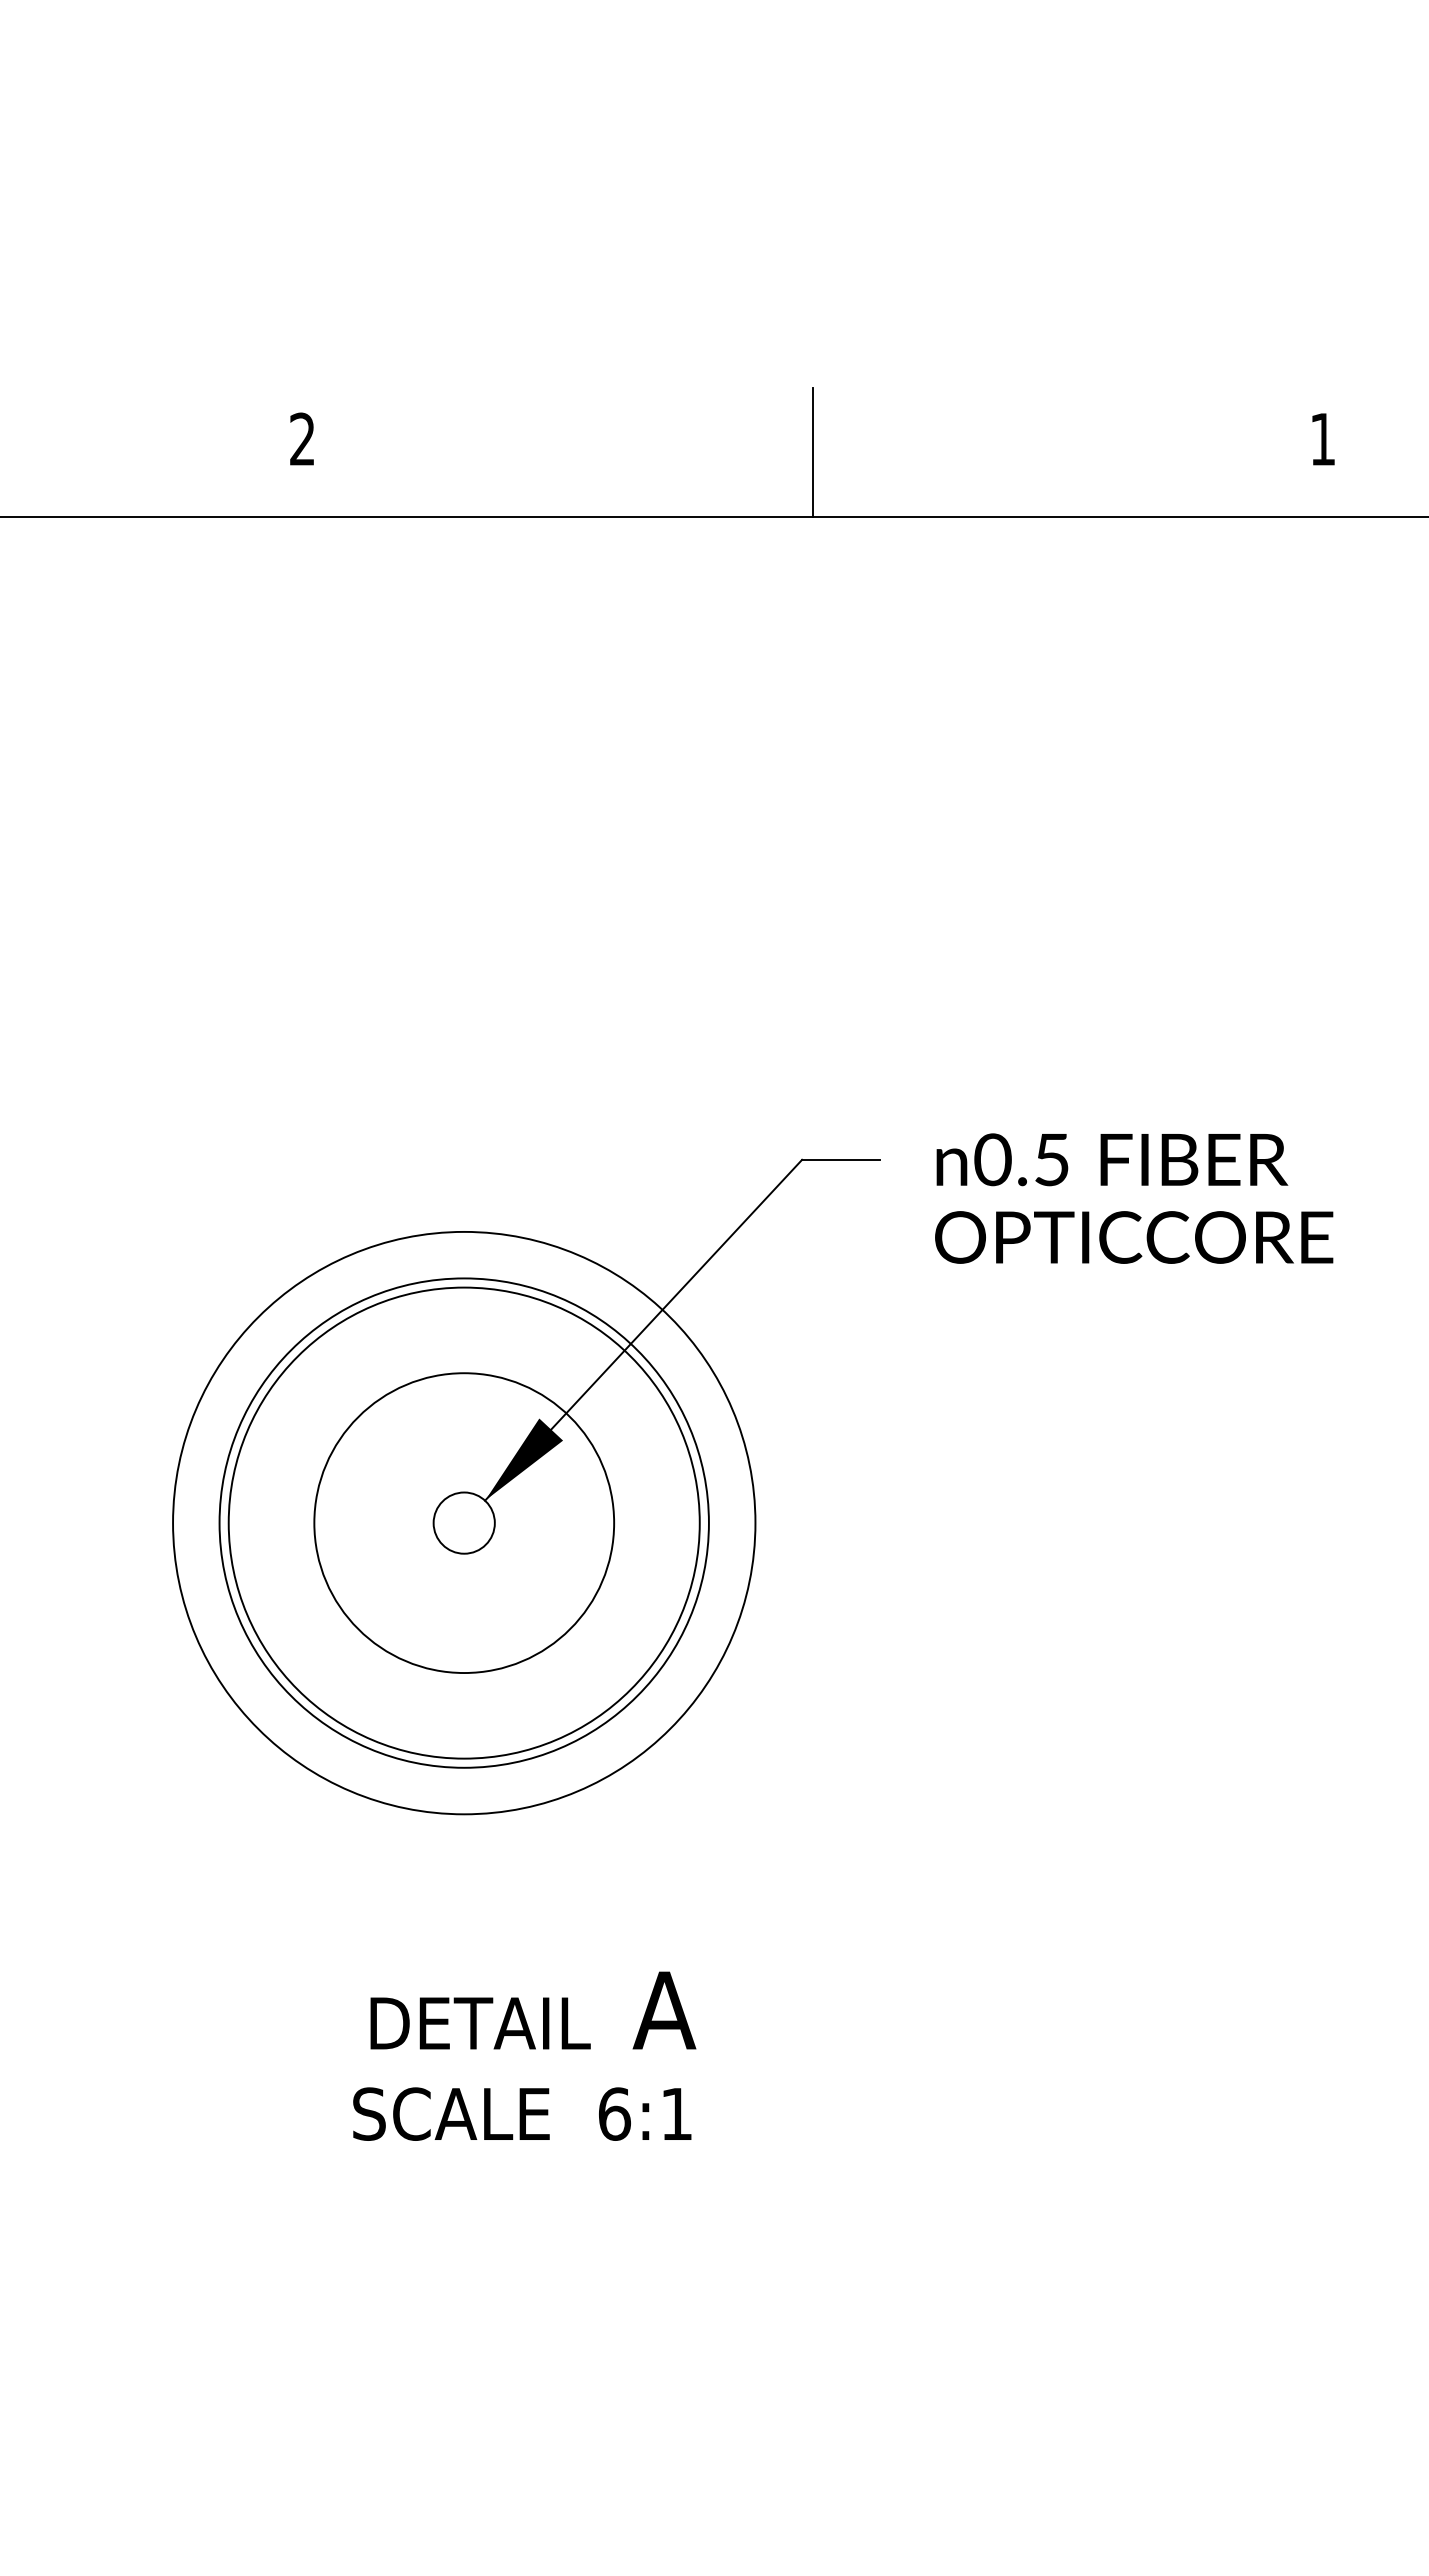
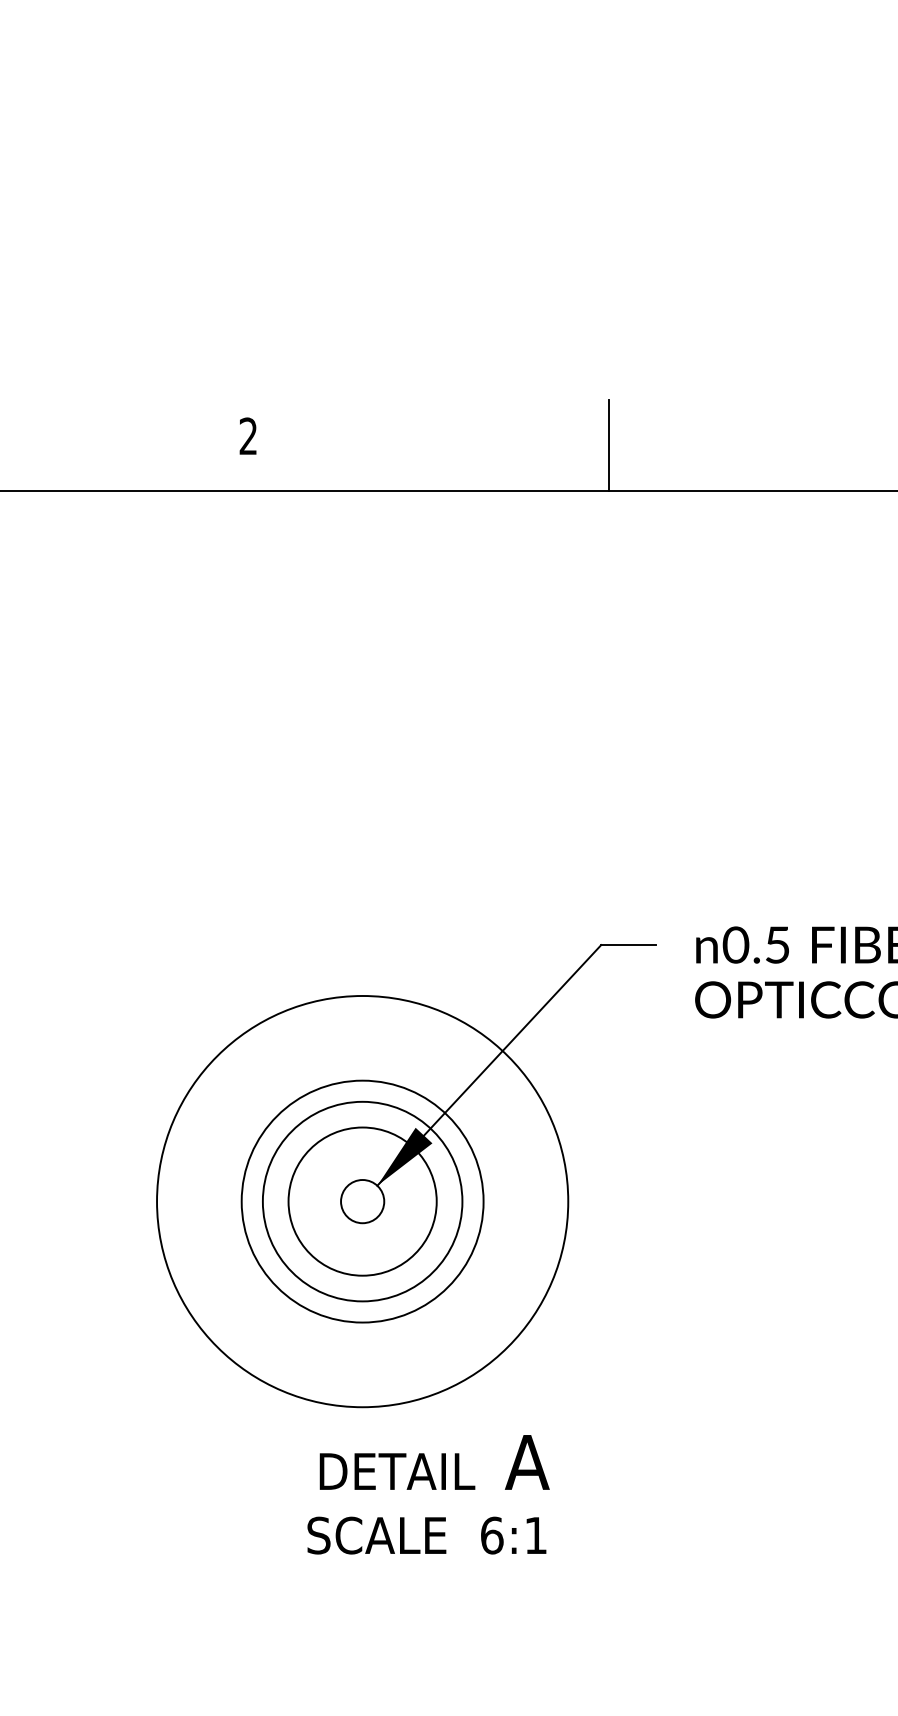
circle: (463, 1522) -> (362, 1201), size x0.6
circle: (463, 1522) -> (362, 1201), size x0.7
circle: (464, 1523) -> (362, 1201), size x0.7
text: (524, 2055) -> (428, 1494), moved

